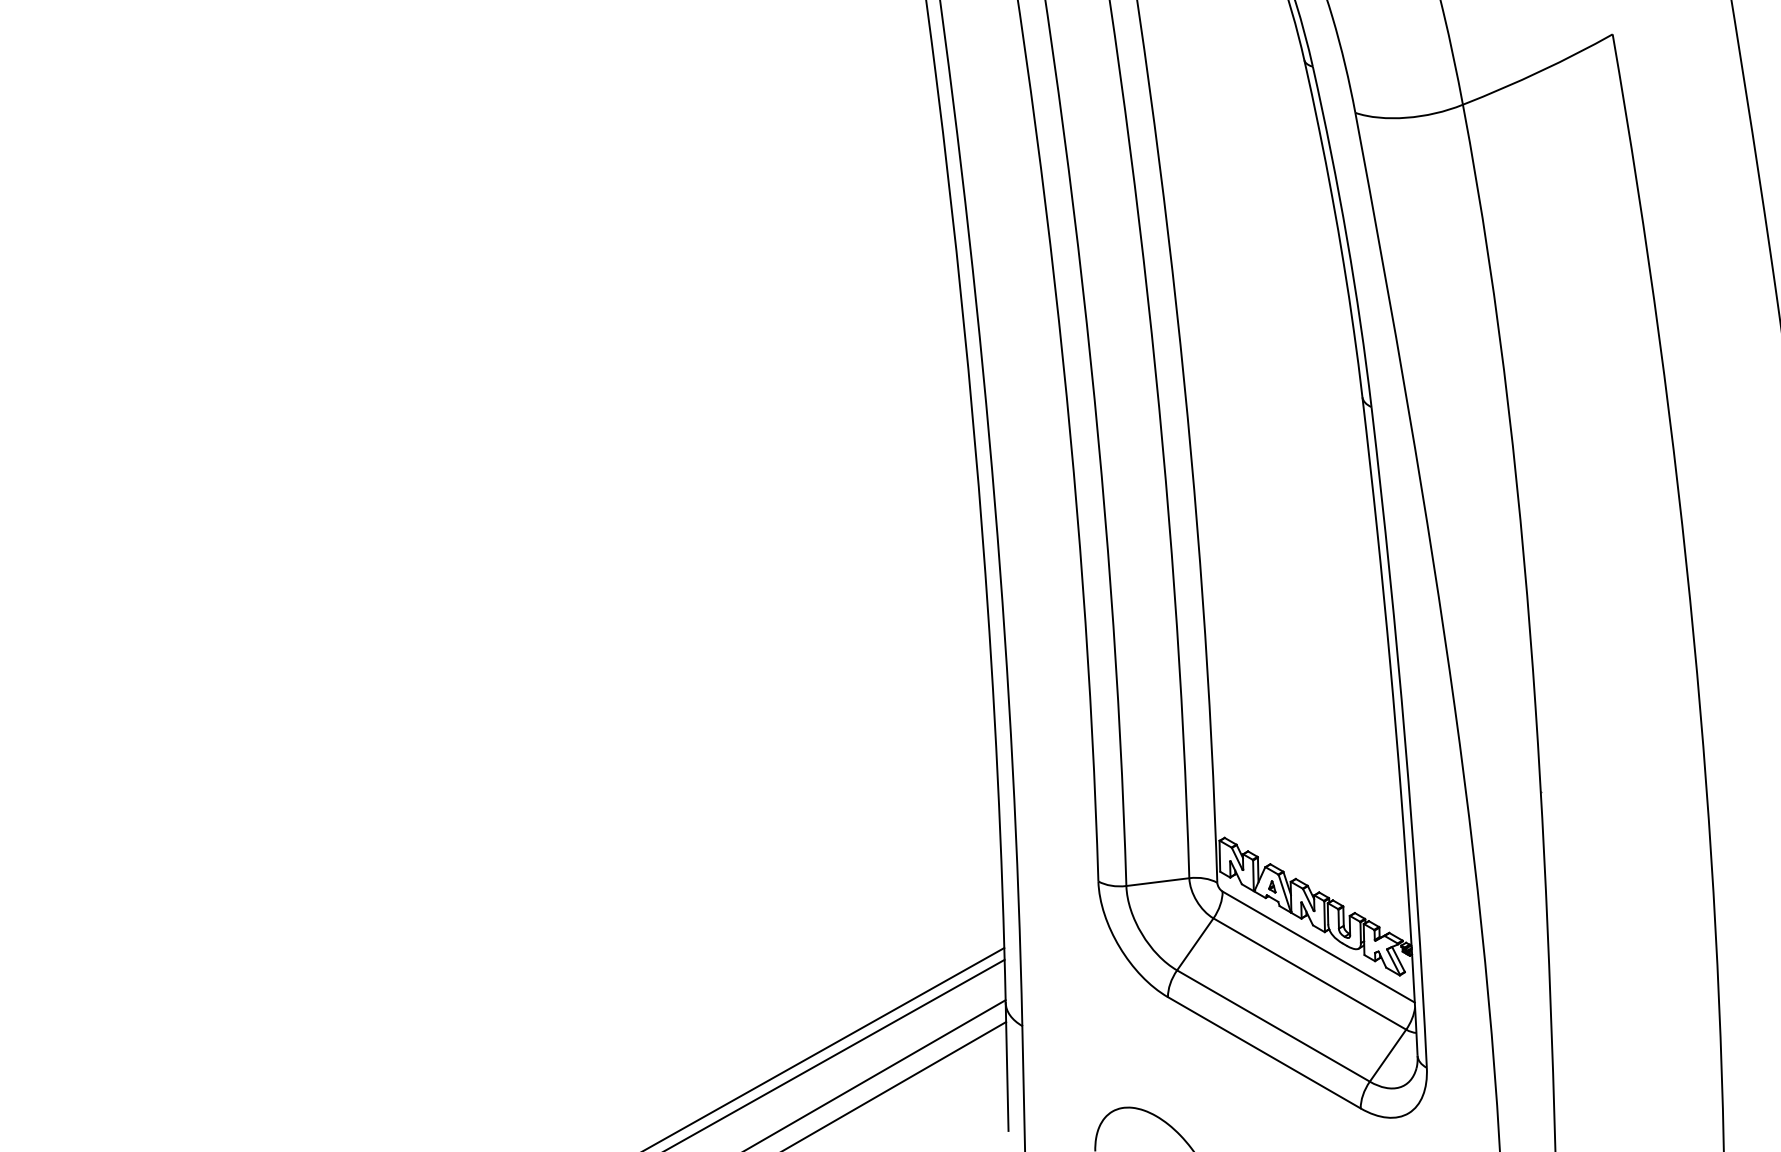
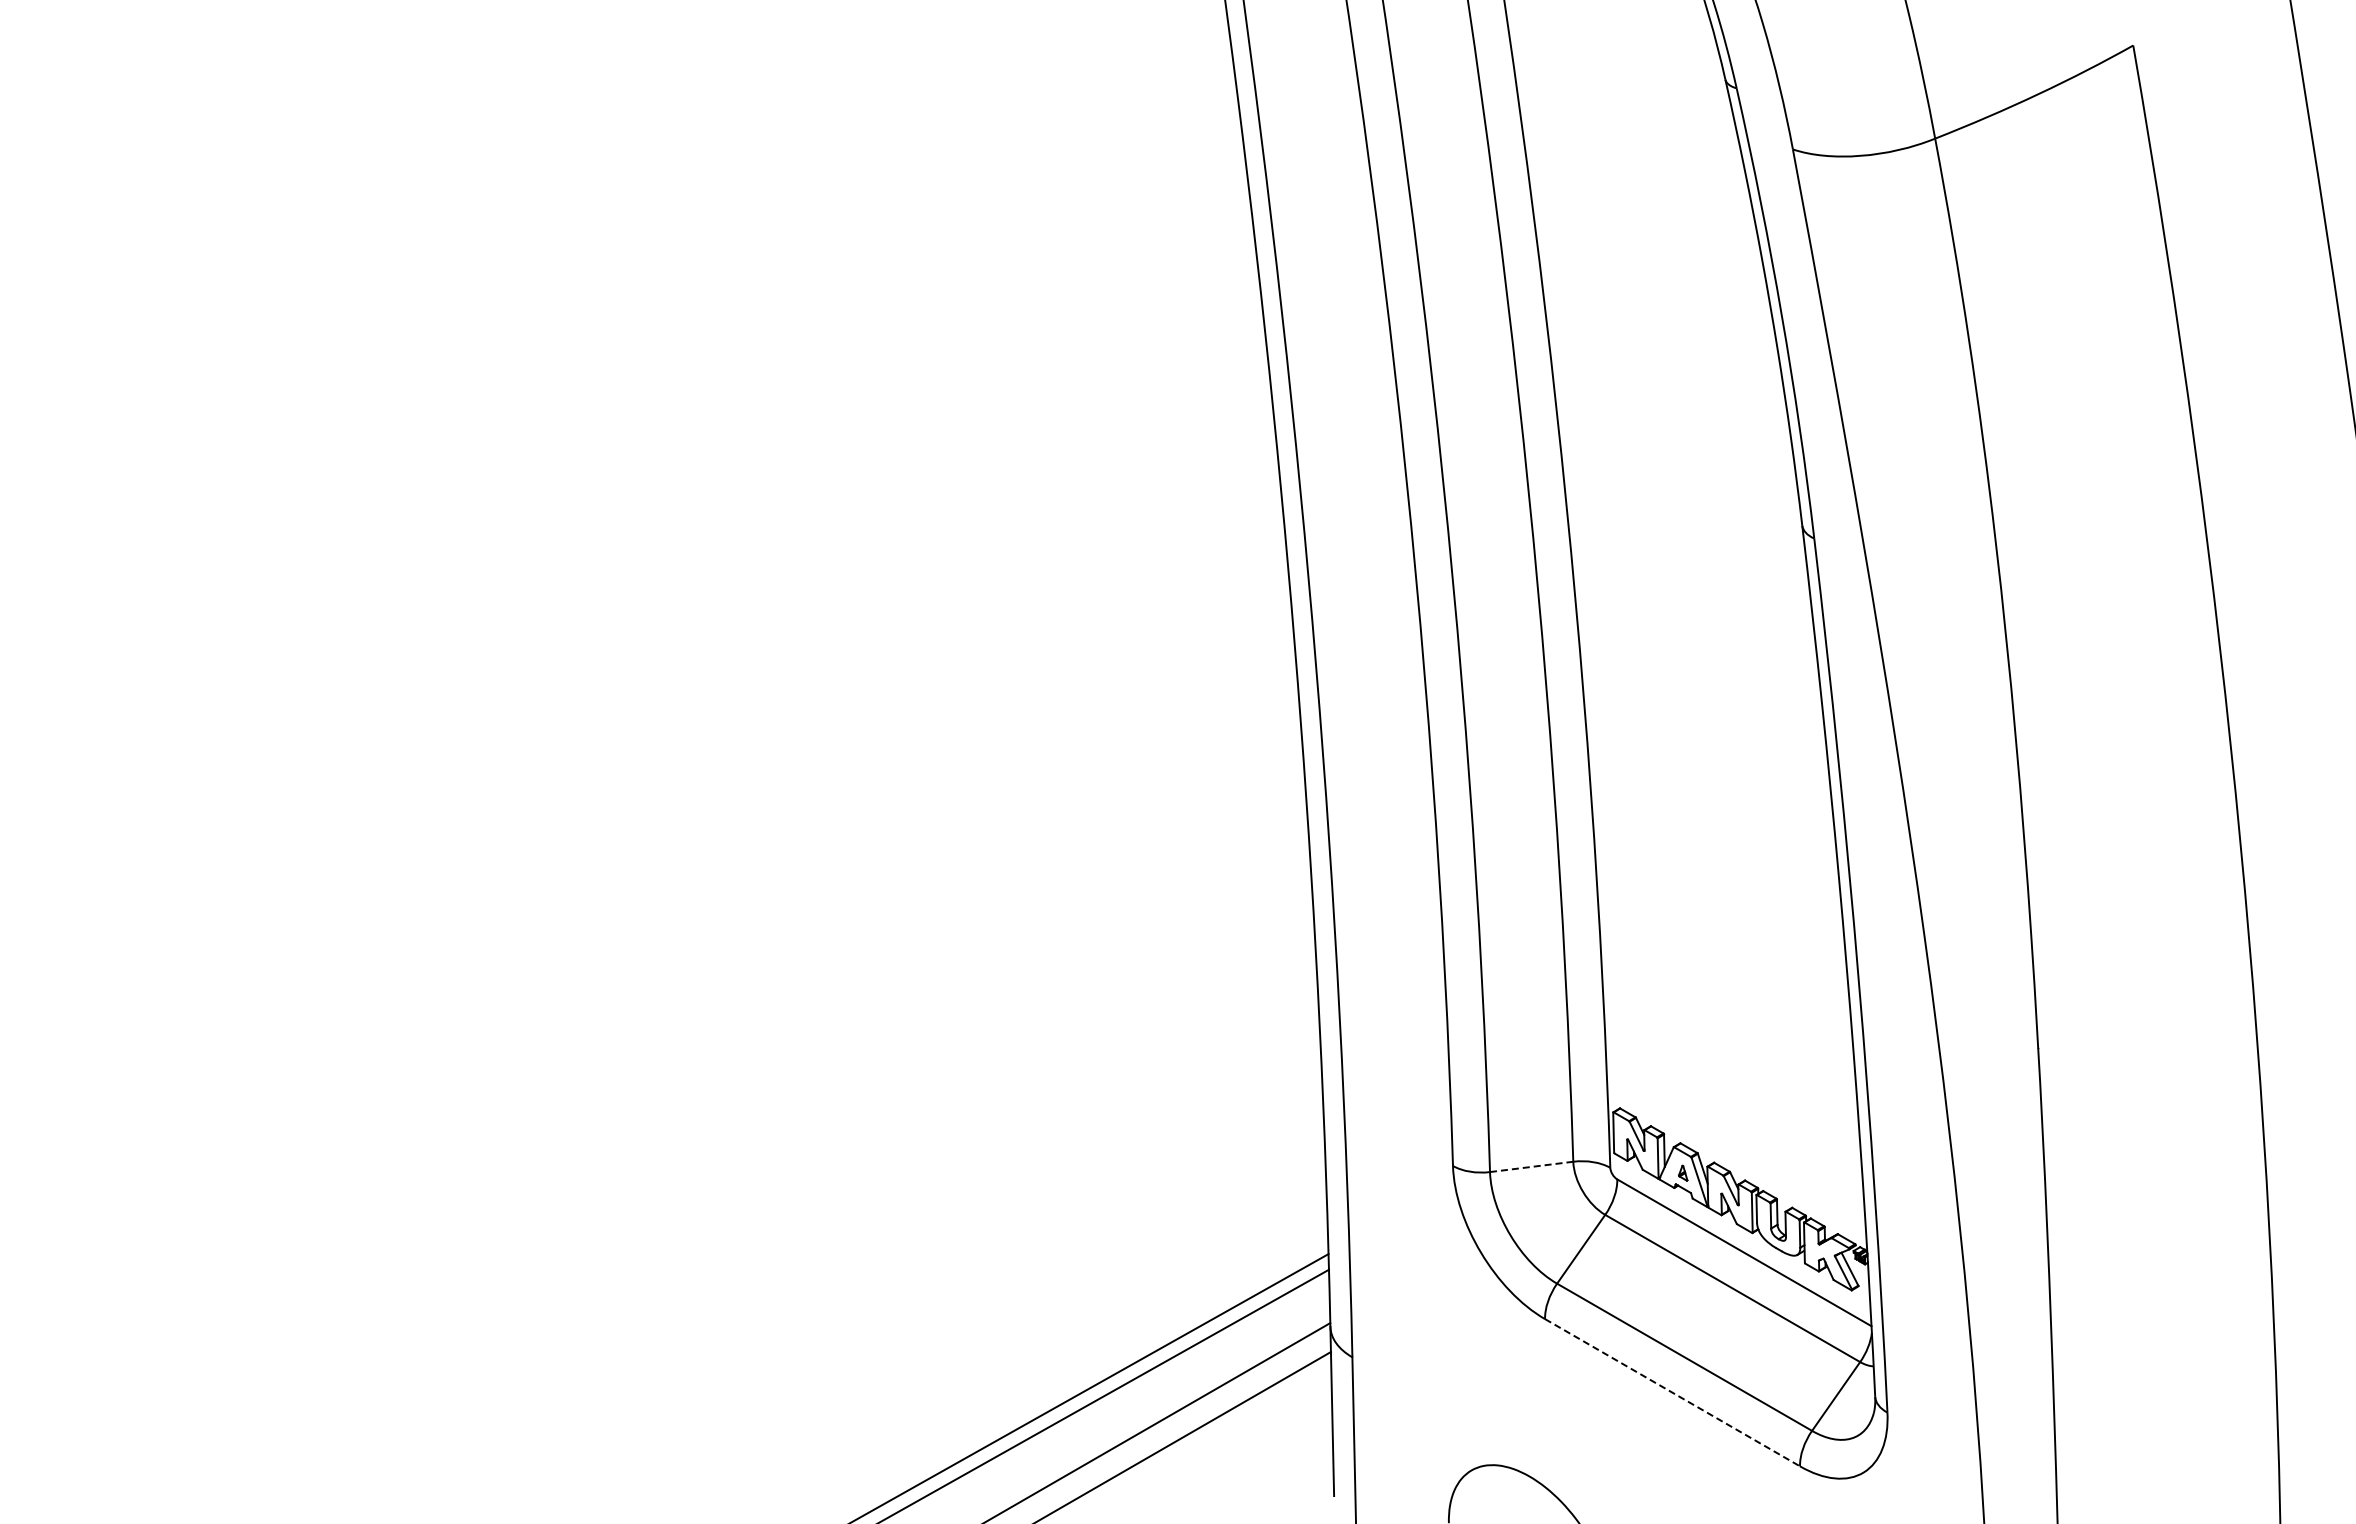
line: (1157, 881) -> (1531, 1166), solid -> dashed
line: (1264, 1052) -> (1672, 1392), solid -> dashed

